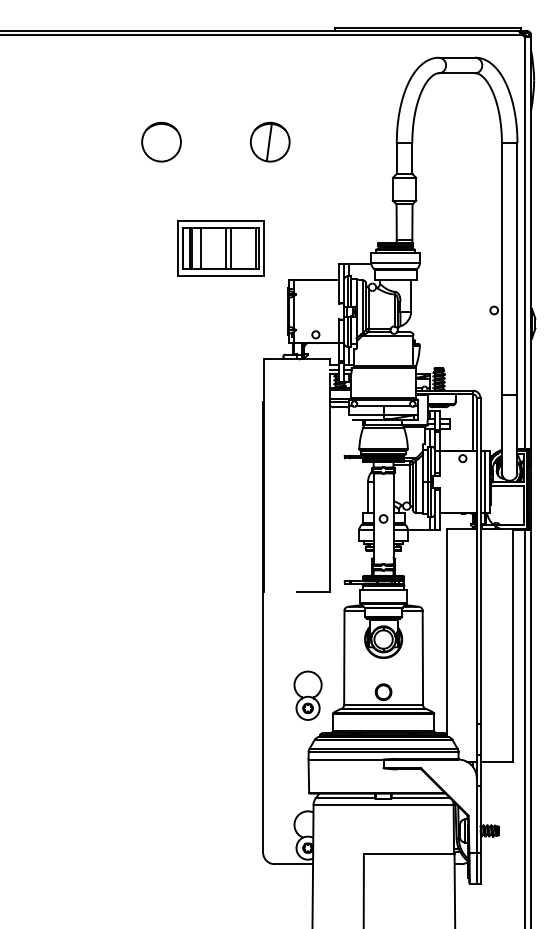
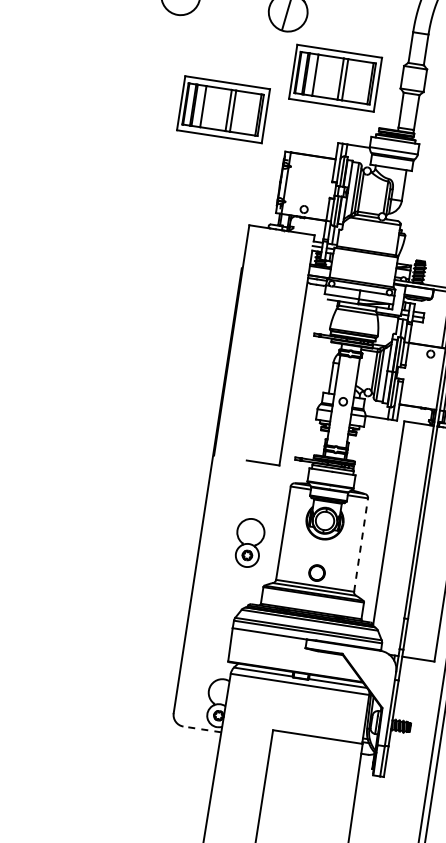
part: (326, 200) -> (335, 78), added
line: (422, 657) -> (360, 544), solid -> dashed
part: (307, 695) -> (248, 542), moved
line: (293, 864) -> (201, 729), solid -> dashed

